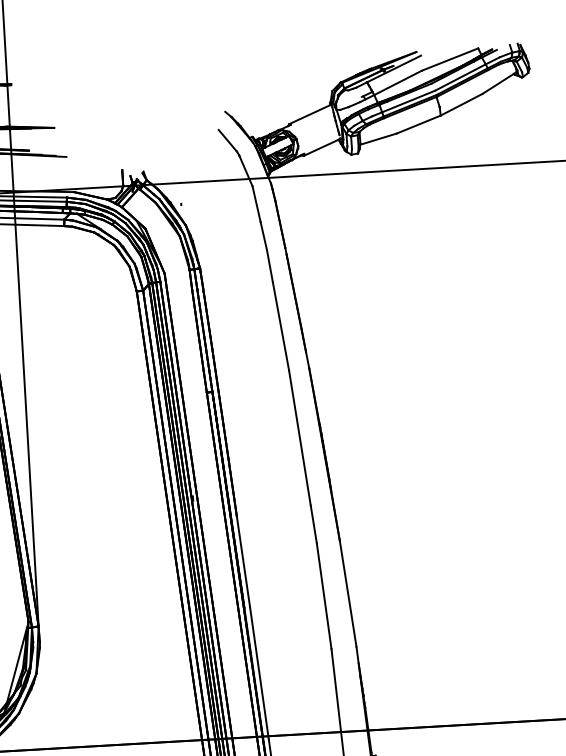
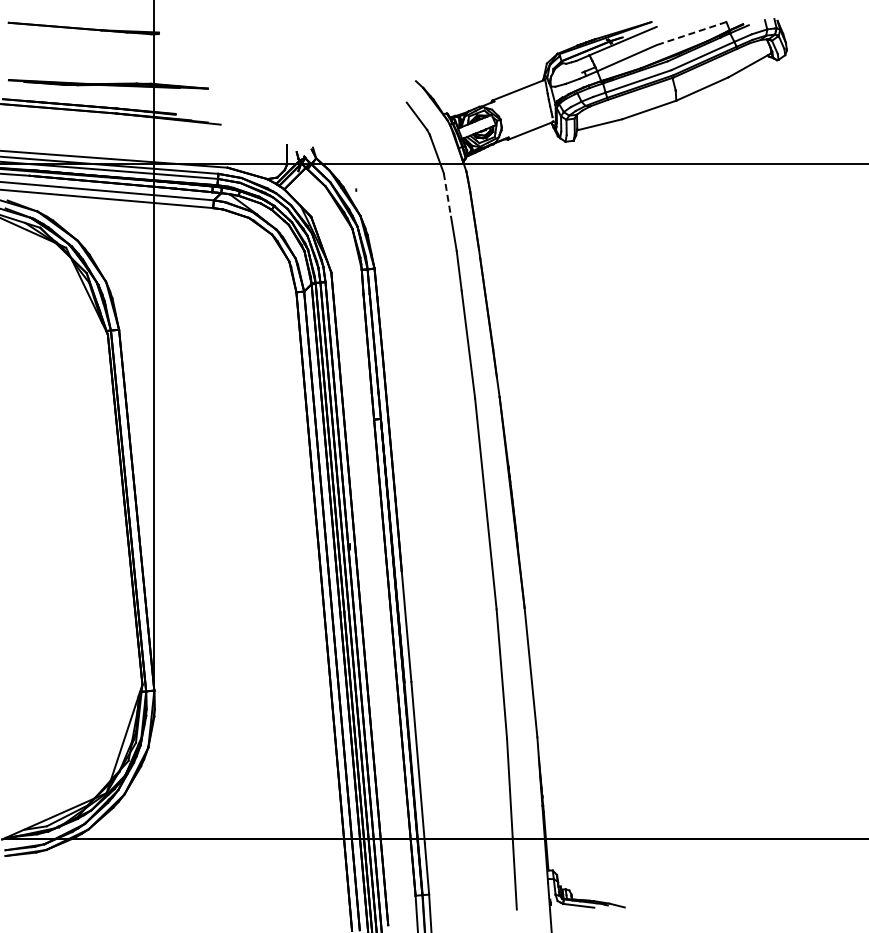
line: (450, 59) -> (691, 33), solid -> dashed
line: (256, 204) -> (447, 195), solid -> dashed

